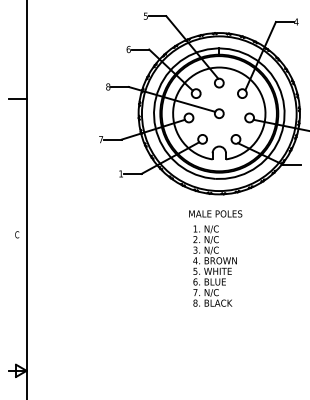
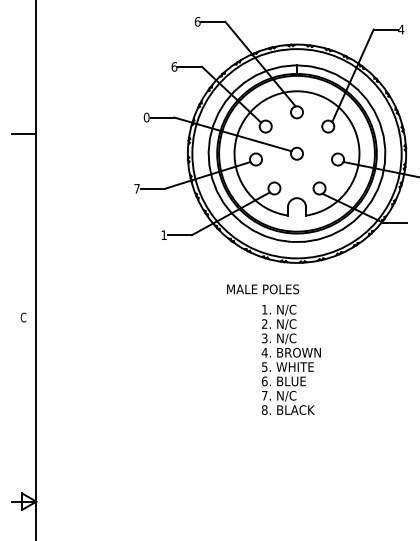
text: (145, 15) -> (197, 21), 5 -> 6
text: (108, 86) -> (146, 117), 8 -> 0
text: (215, 214) -> (263, 289), moved

